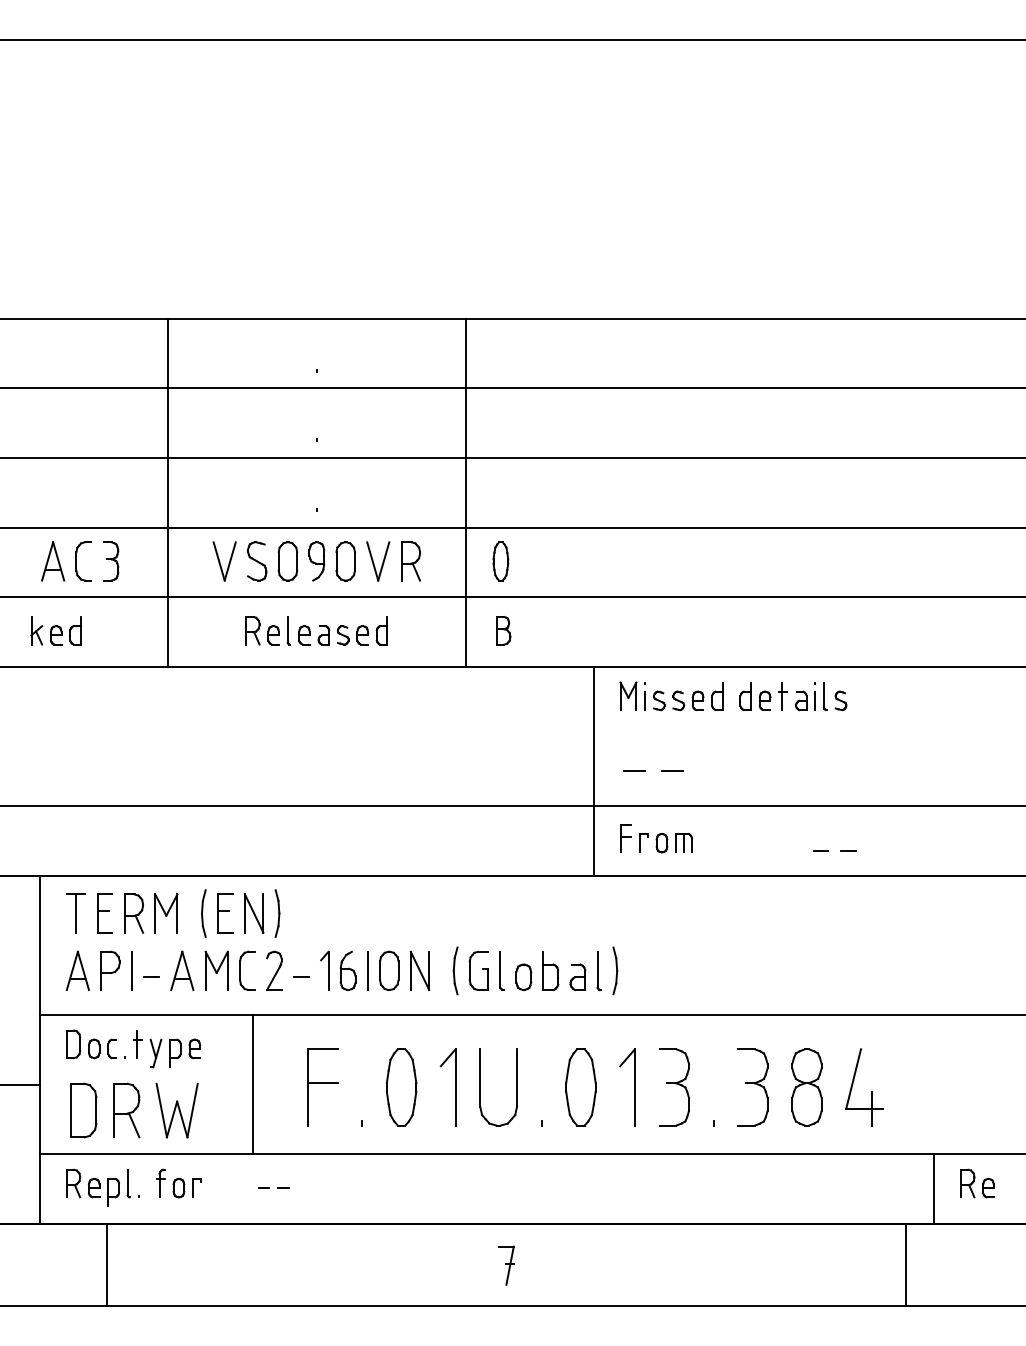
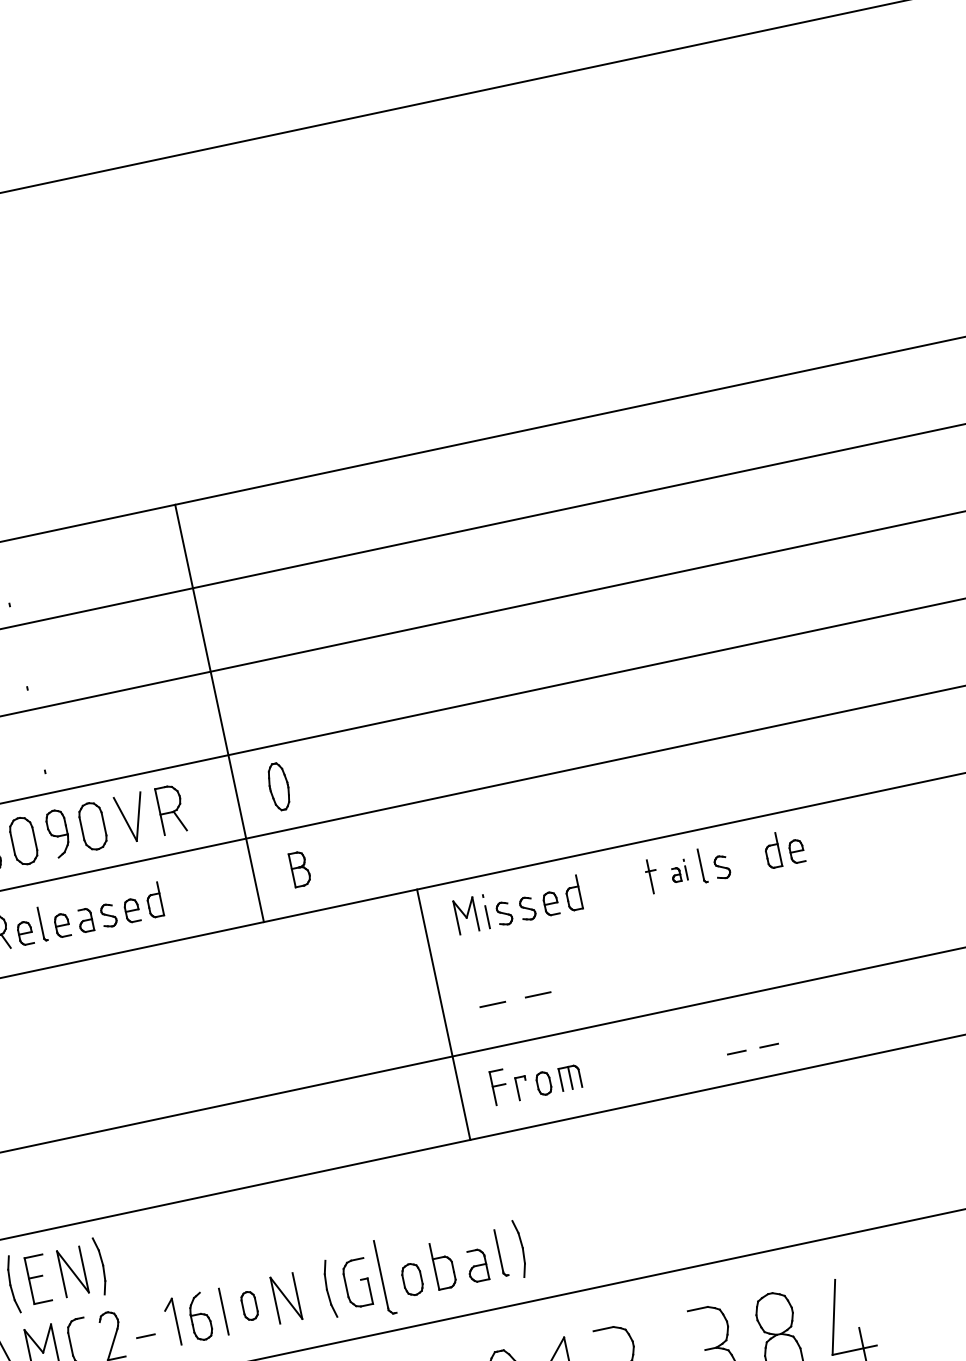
part: (755, 696) -> (784, 848), moved
part: (805, 696) -> (678, 871), size x0.6
part: (389, 970) -> (249, 1305), size x0.6
part: (501, 971) -> (384, 1278), size x1.6

